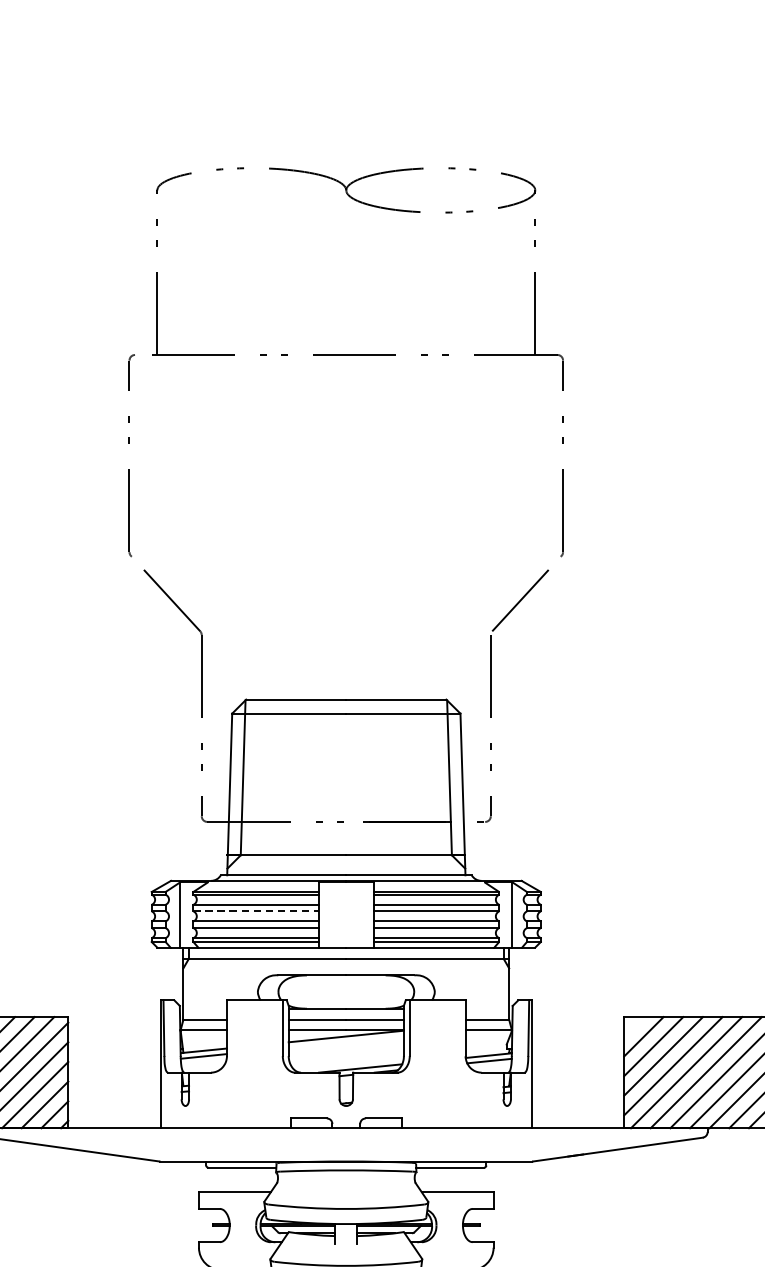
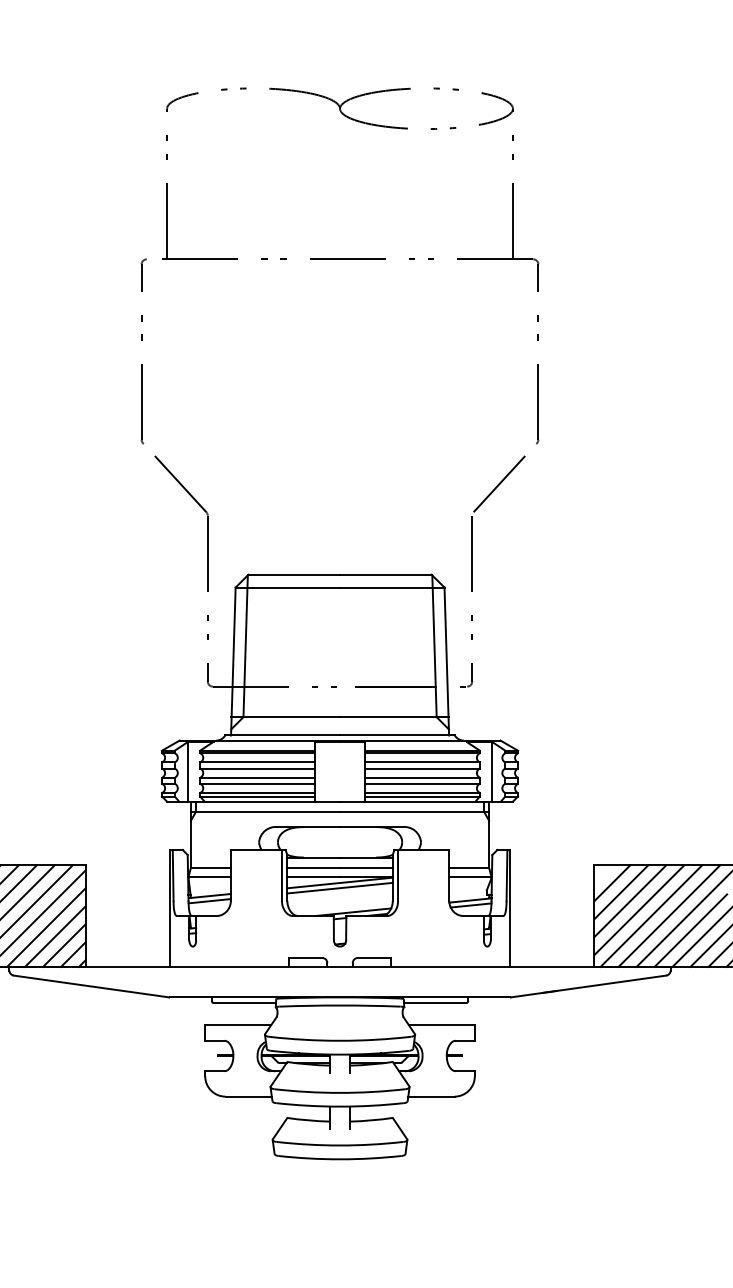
line: (256, 911) -> (257, 768), dashed -> solid
line: (345, 1041) -> (339, 887), added

